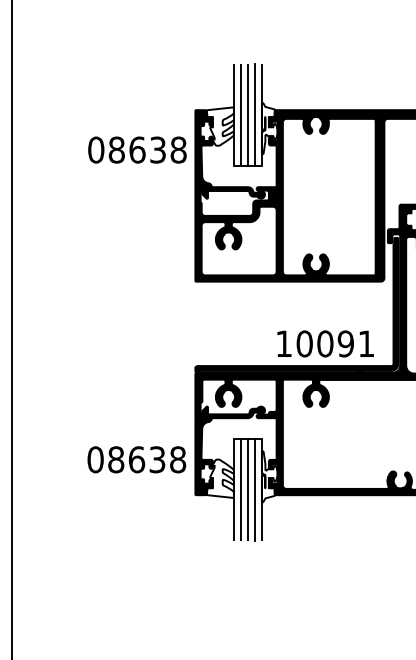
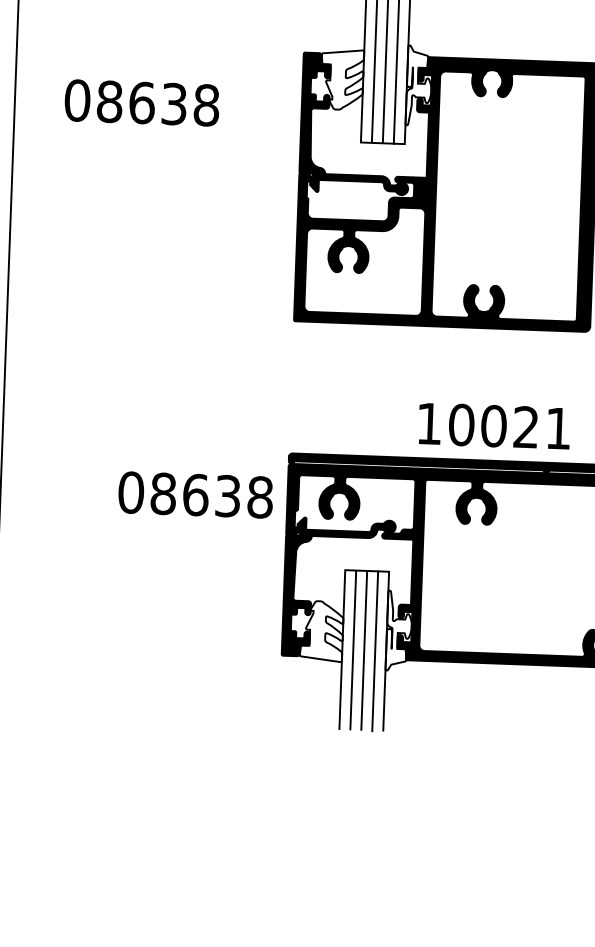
text: (137, 149) -> (142, 102), moved
text: (345, 343) -> (525, 426), 10091 -> 10021
text: (136, 459) -> (195, 494), moved

